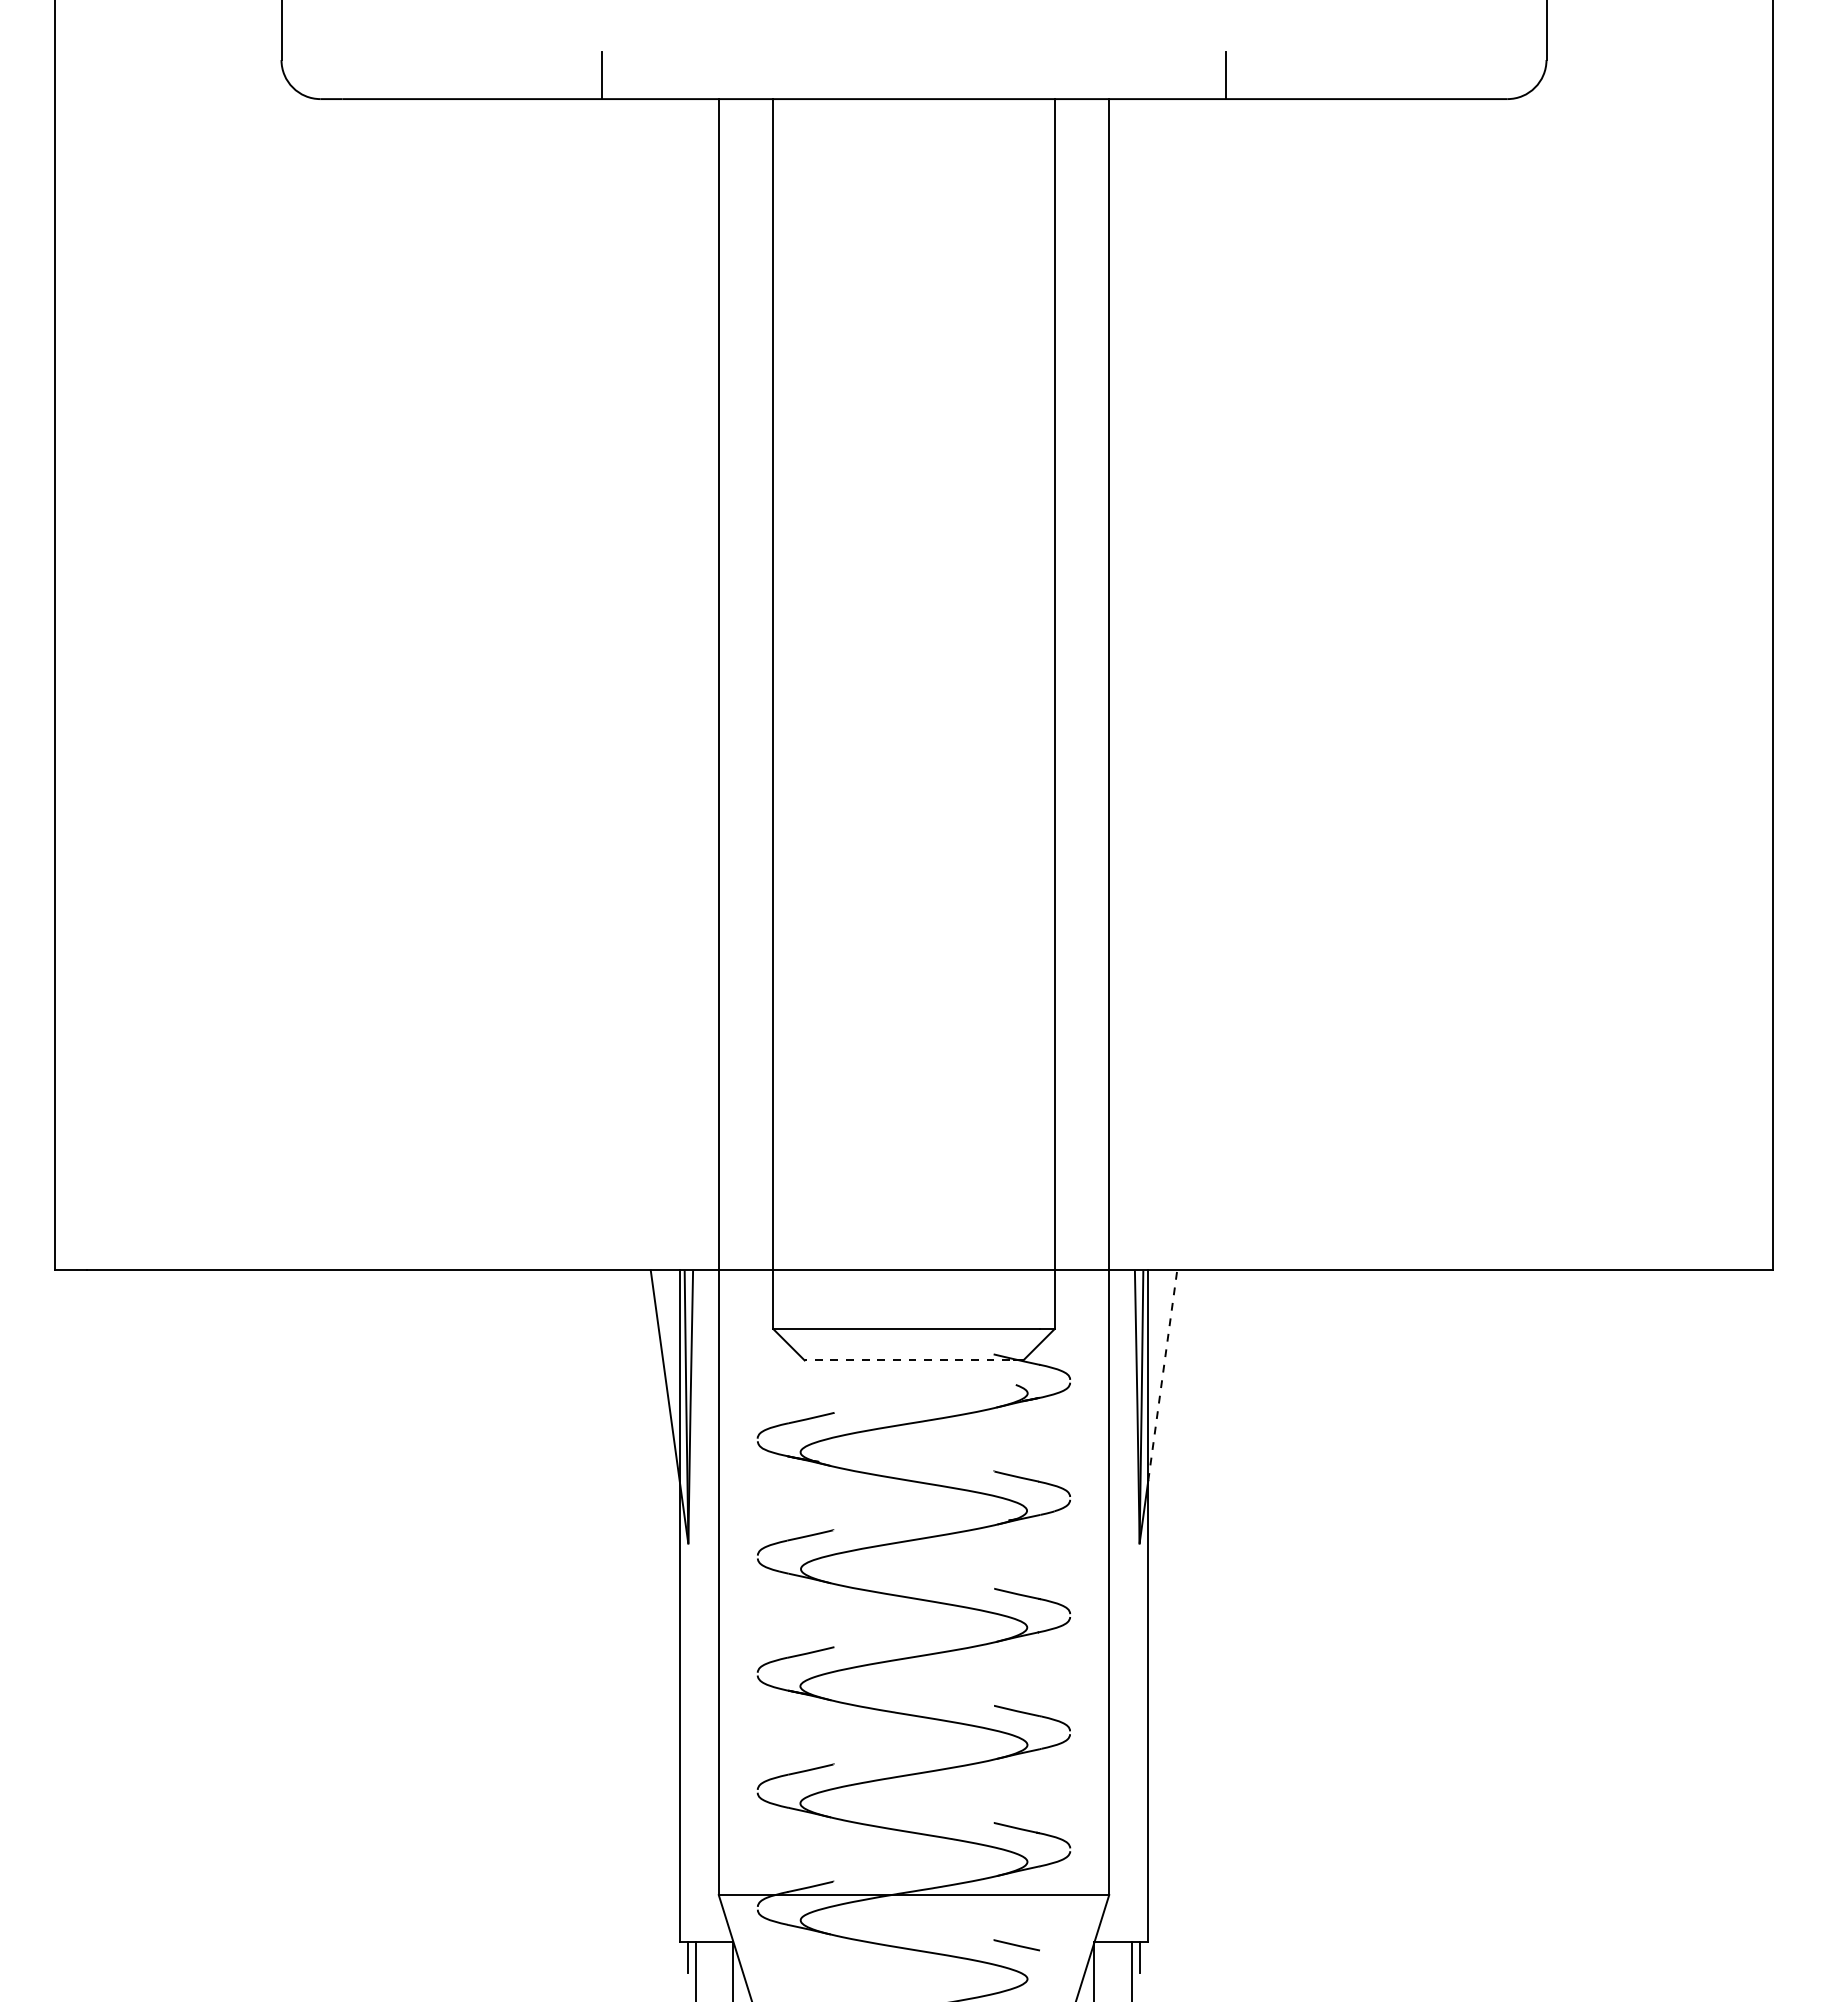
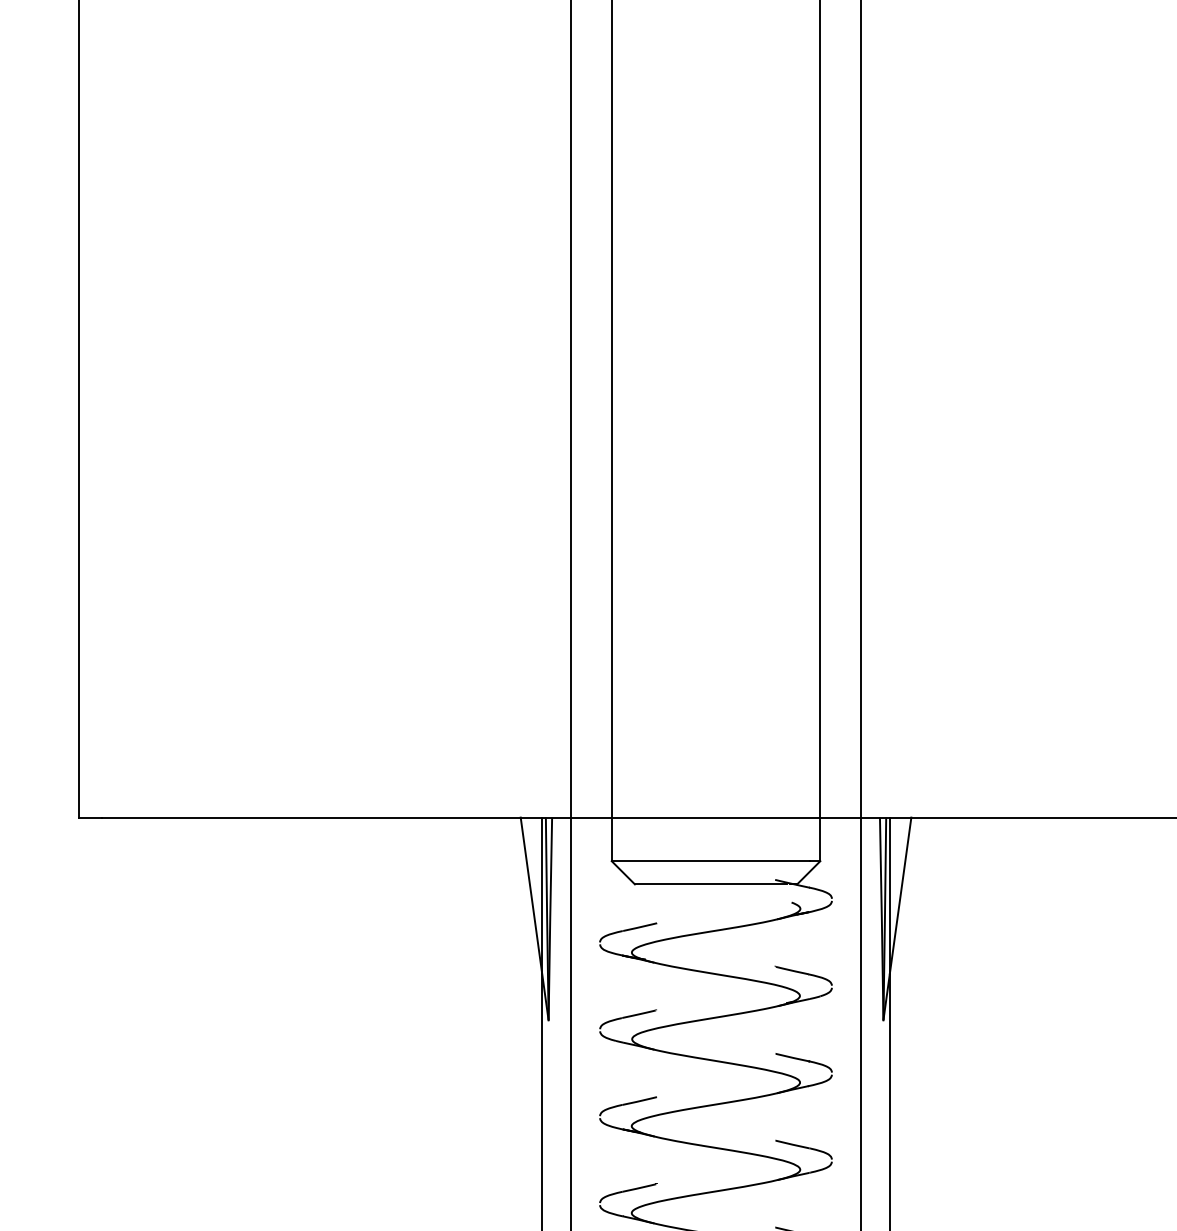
line: (907, 1360) -> (711, 884), dashed -> solid
line: (1162, 1375) -> (900, 895), dashed -> solid

